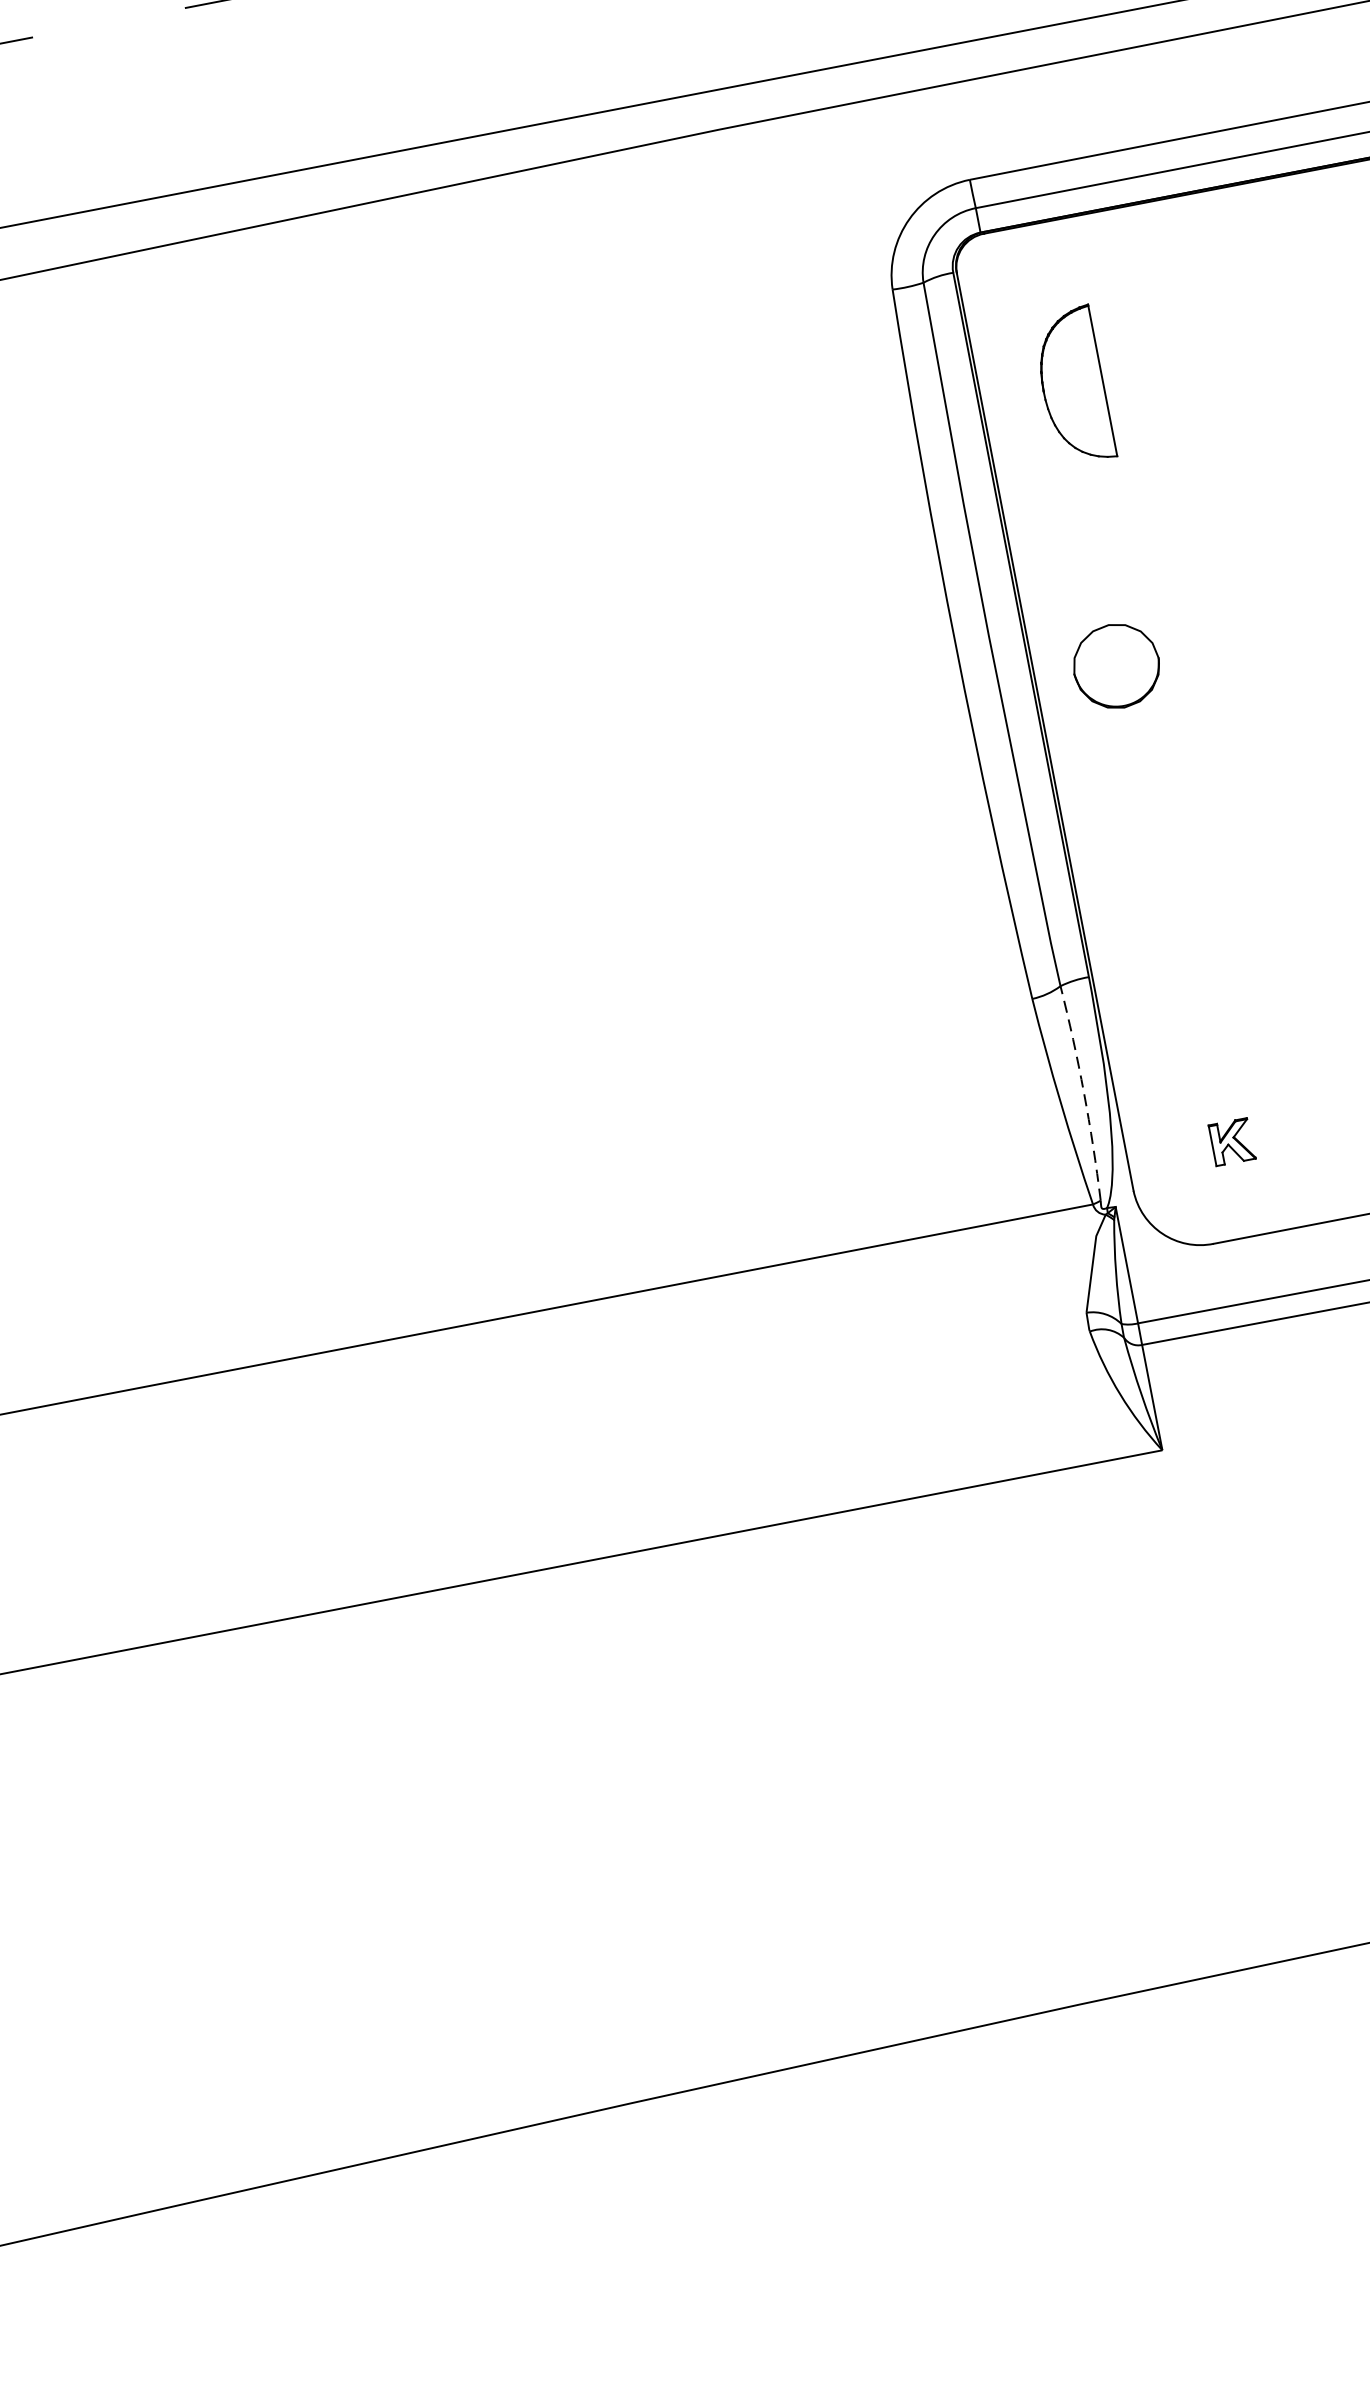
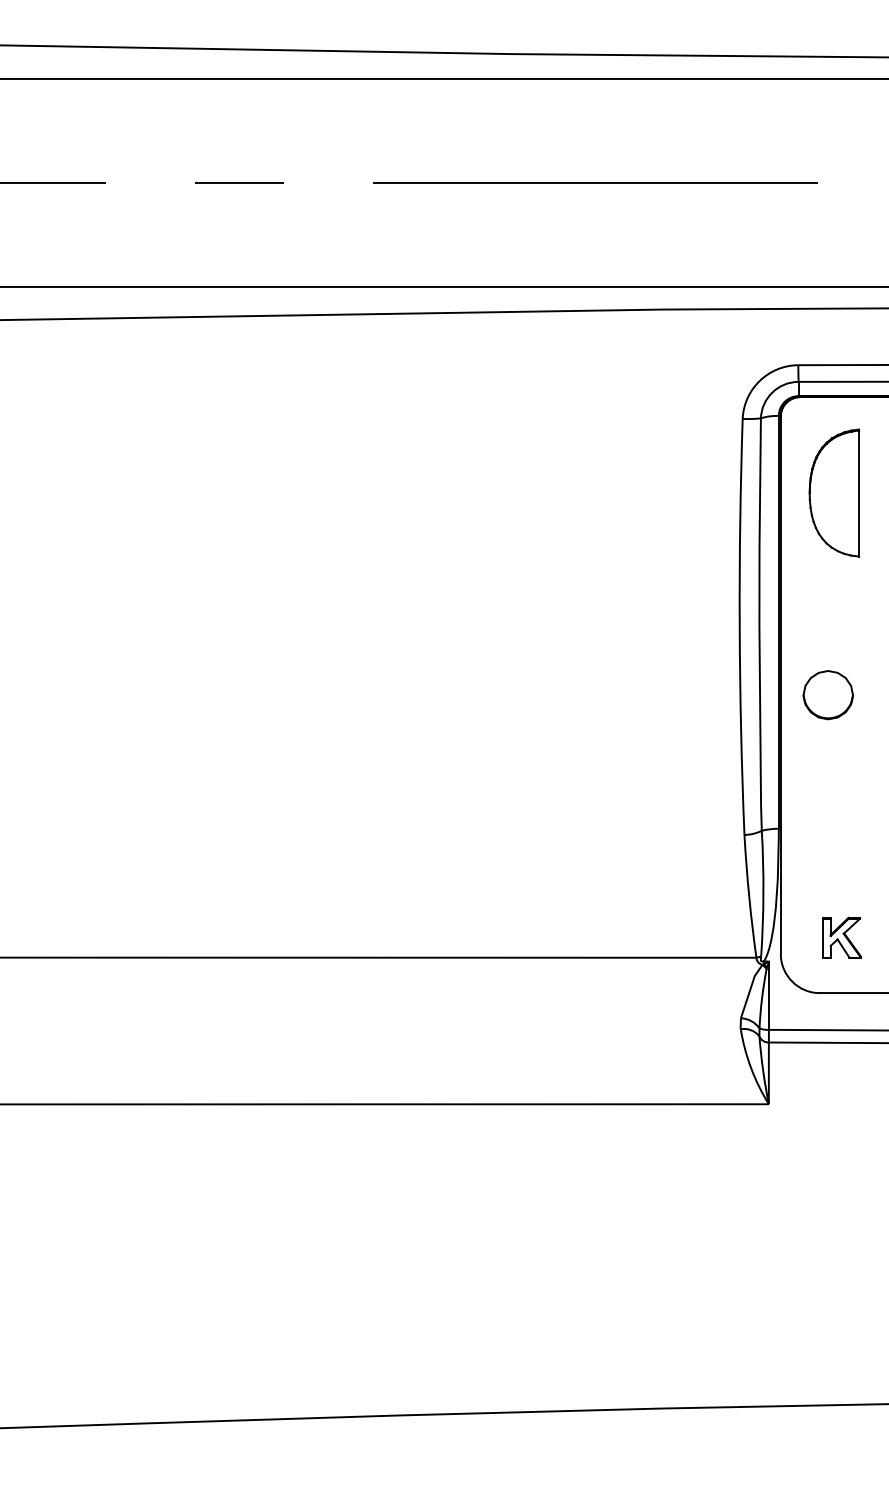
part: (1071, 385) -> (833, 492), size x1.43
part: (1115, 667) -> (827, 695), moved
arc: (1084, 1092) -> (763, 893), dashed -> solid
part: (1231, 1141) -> (841, 937), size x1.67

